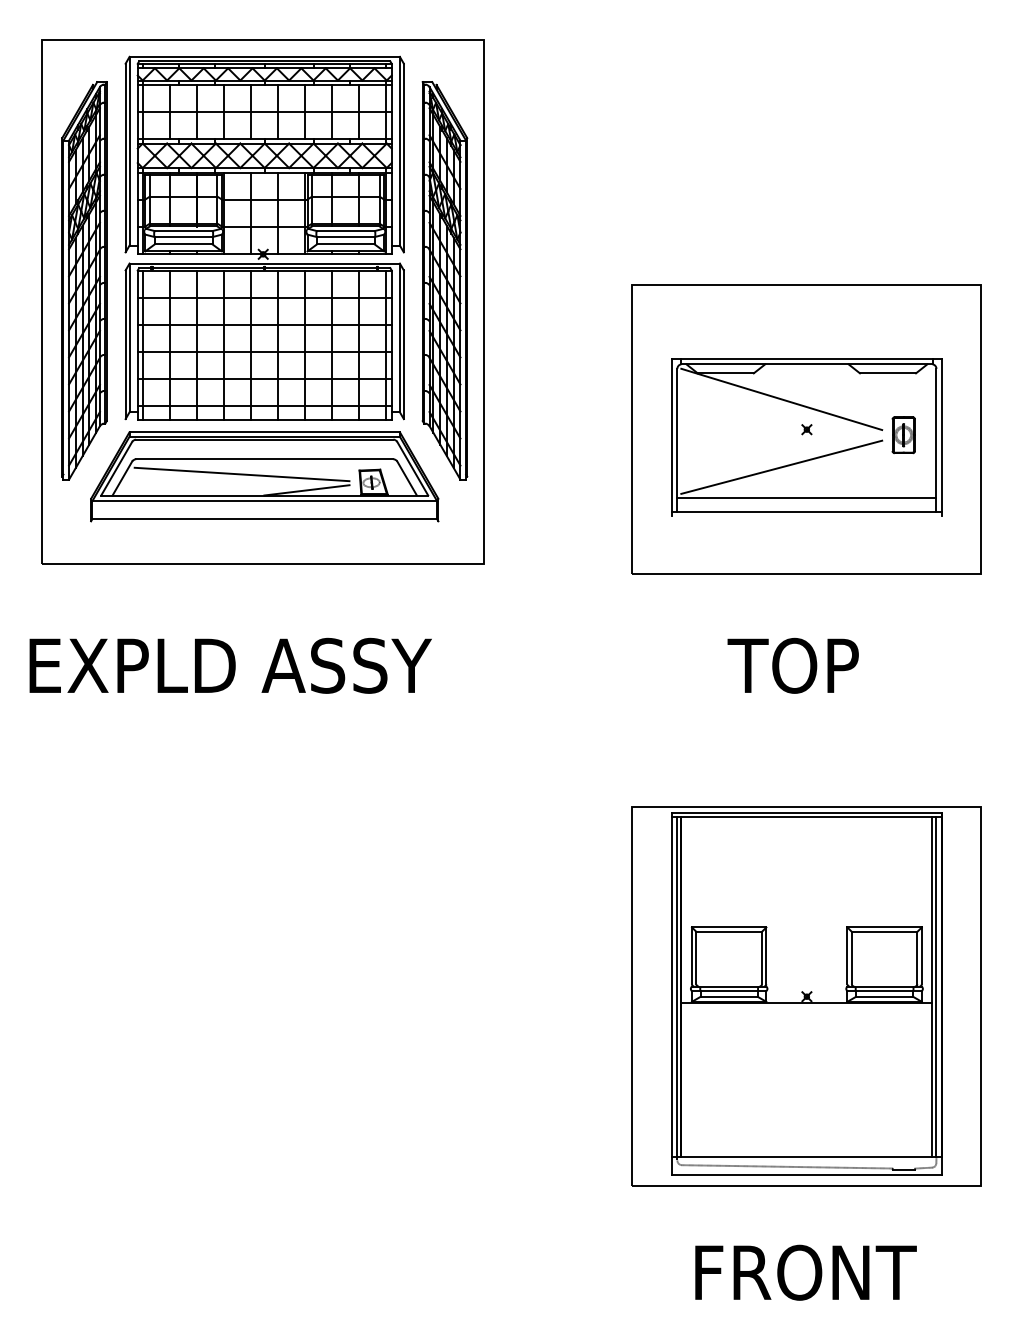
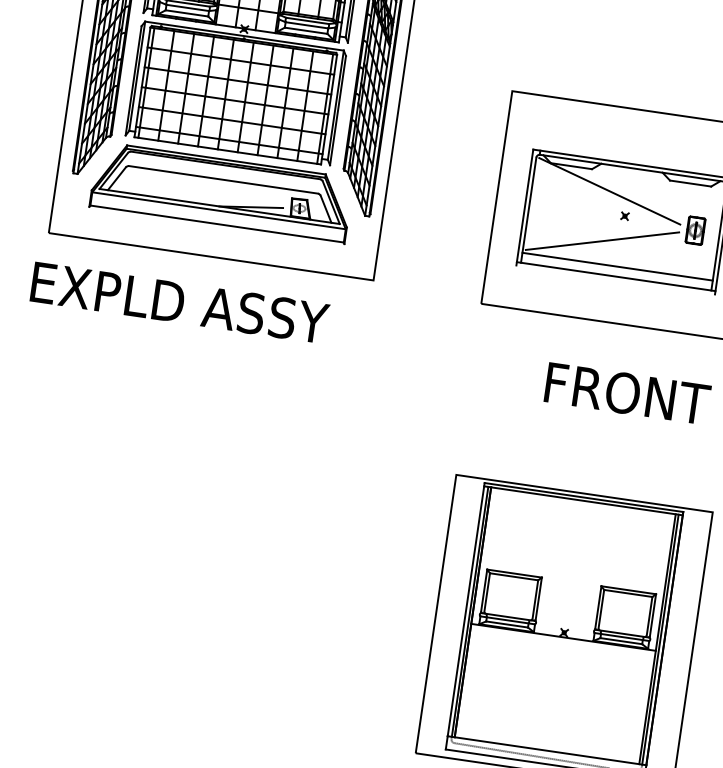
line: (241, 474) -> (204, 188), removed
text: (230, 665) -> (179, 302), moved
text: (841, 665) -> (625, 393), TOP -> FRONT

